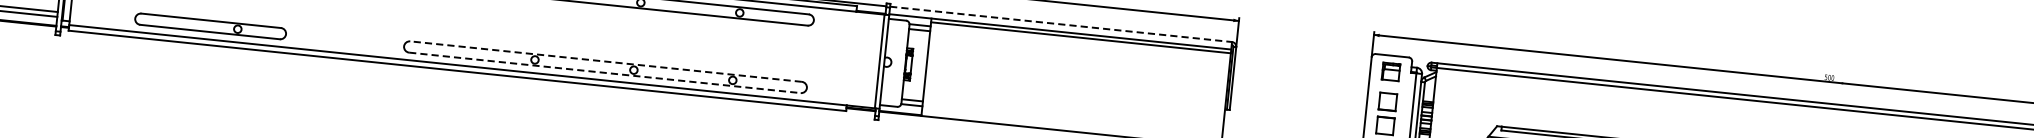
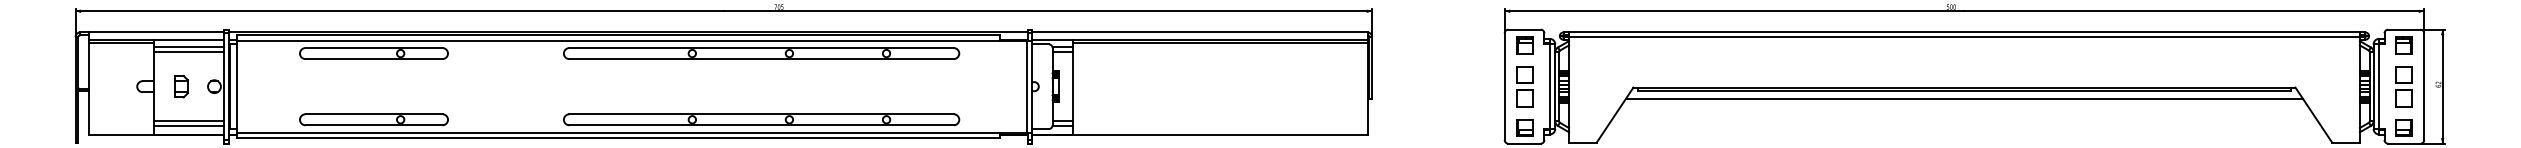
line: (1060, 24) -> (1199, 32), dashed -> solid
line: (605, 61) -> (761, 114), dashed -> solid
line: (605, 73) -> (762, 125), dashed -> solid

